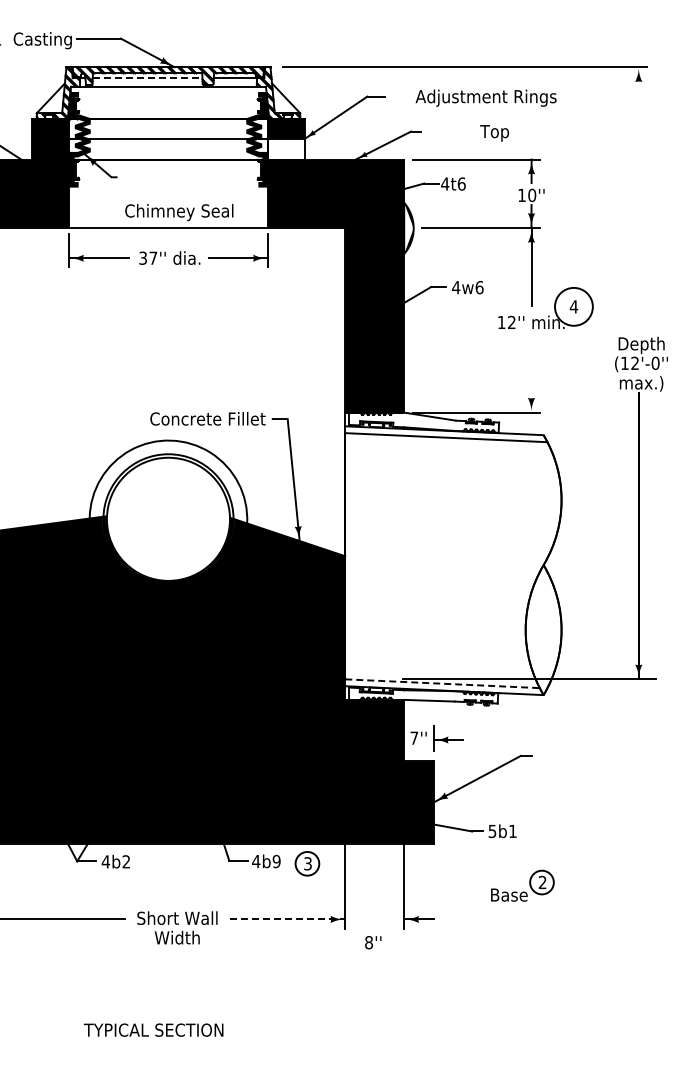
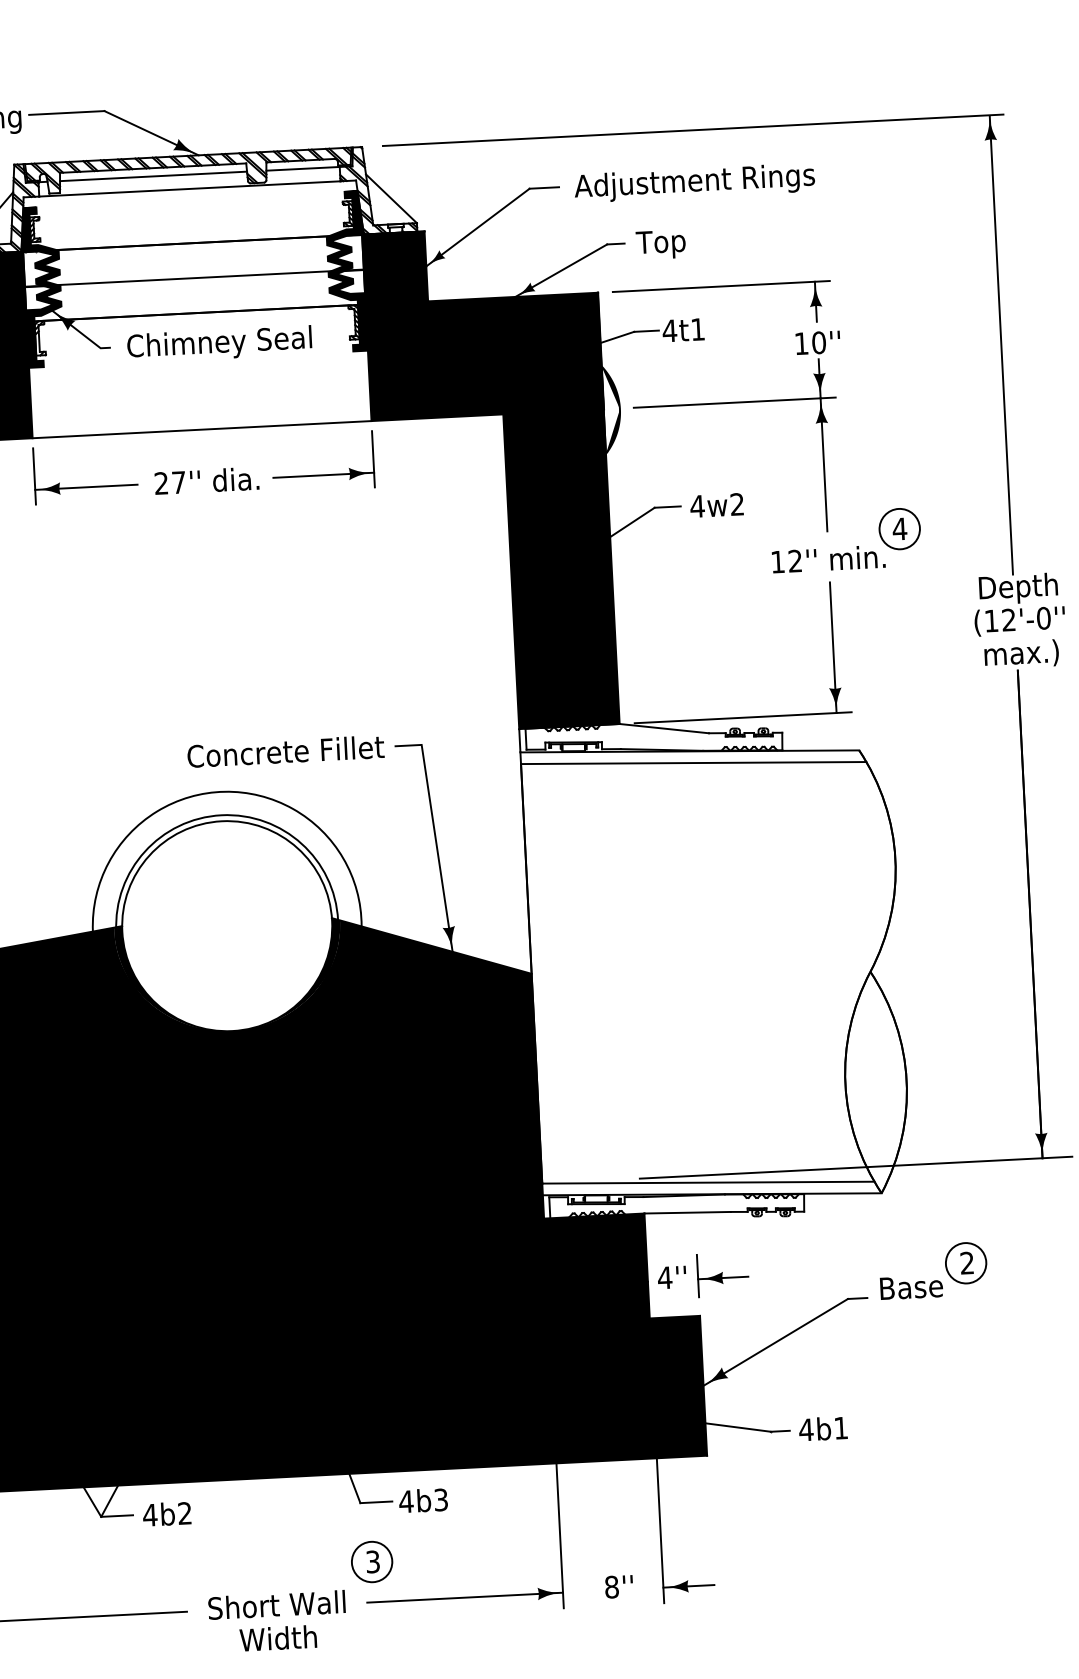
line: (147, 78) -> (153, 176), dashed -> solid
part: (485, 97) -> (693, 181), moved
text: (494, 133) -> (660, 245), moved
fill: (285, 149) -> (394, 285), added
text: (461, 183) -> (697, 328), 4t6 -> 4t1
line: (638, 202) -> (1000, 345), added
text: (179, 212) -> (219, 344), moved
text: (142, 258) -> (160, 483), 37'' -> 27''
text: (479, 287) -> (737, 504), 4w6 -> 4w2
circle: (573, 306) -> (898, 528), size x0.62
line: (531, 374) -> (833, 648), added
line: (443, 683) -> (710, 1182), dashed -> solid
text: (414, 737) -> (665, 1276), 7'' -> 4''
text: (492, 831) -> (806, 1430), 5b1 -> 4b1
text: (276, 861) -> (440, 1499), 4b9 -> 4b3
part: (307, 863) -> (372, 1561), moved
part: (522, 885) -> (933, 1269), moved
line: (288, 919) -> (466, 1597), dashed -> solid
text: (373, 942) -> (619, 1586), moved

